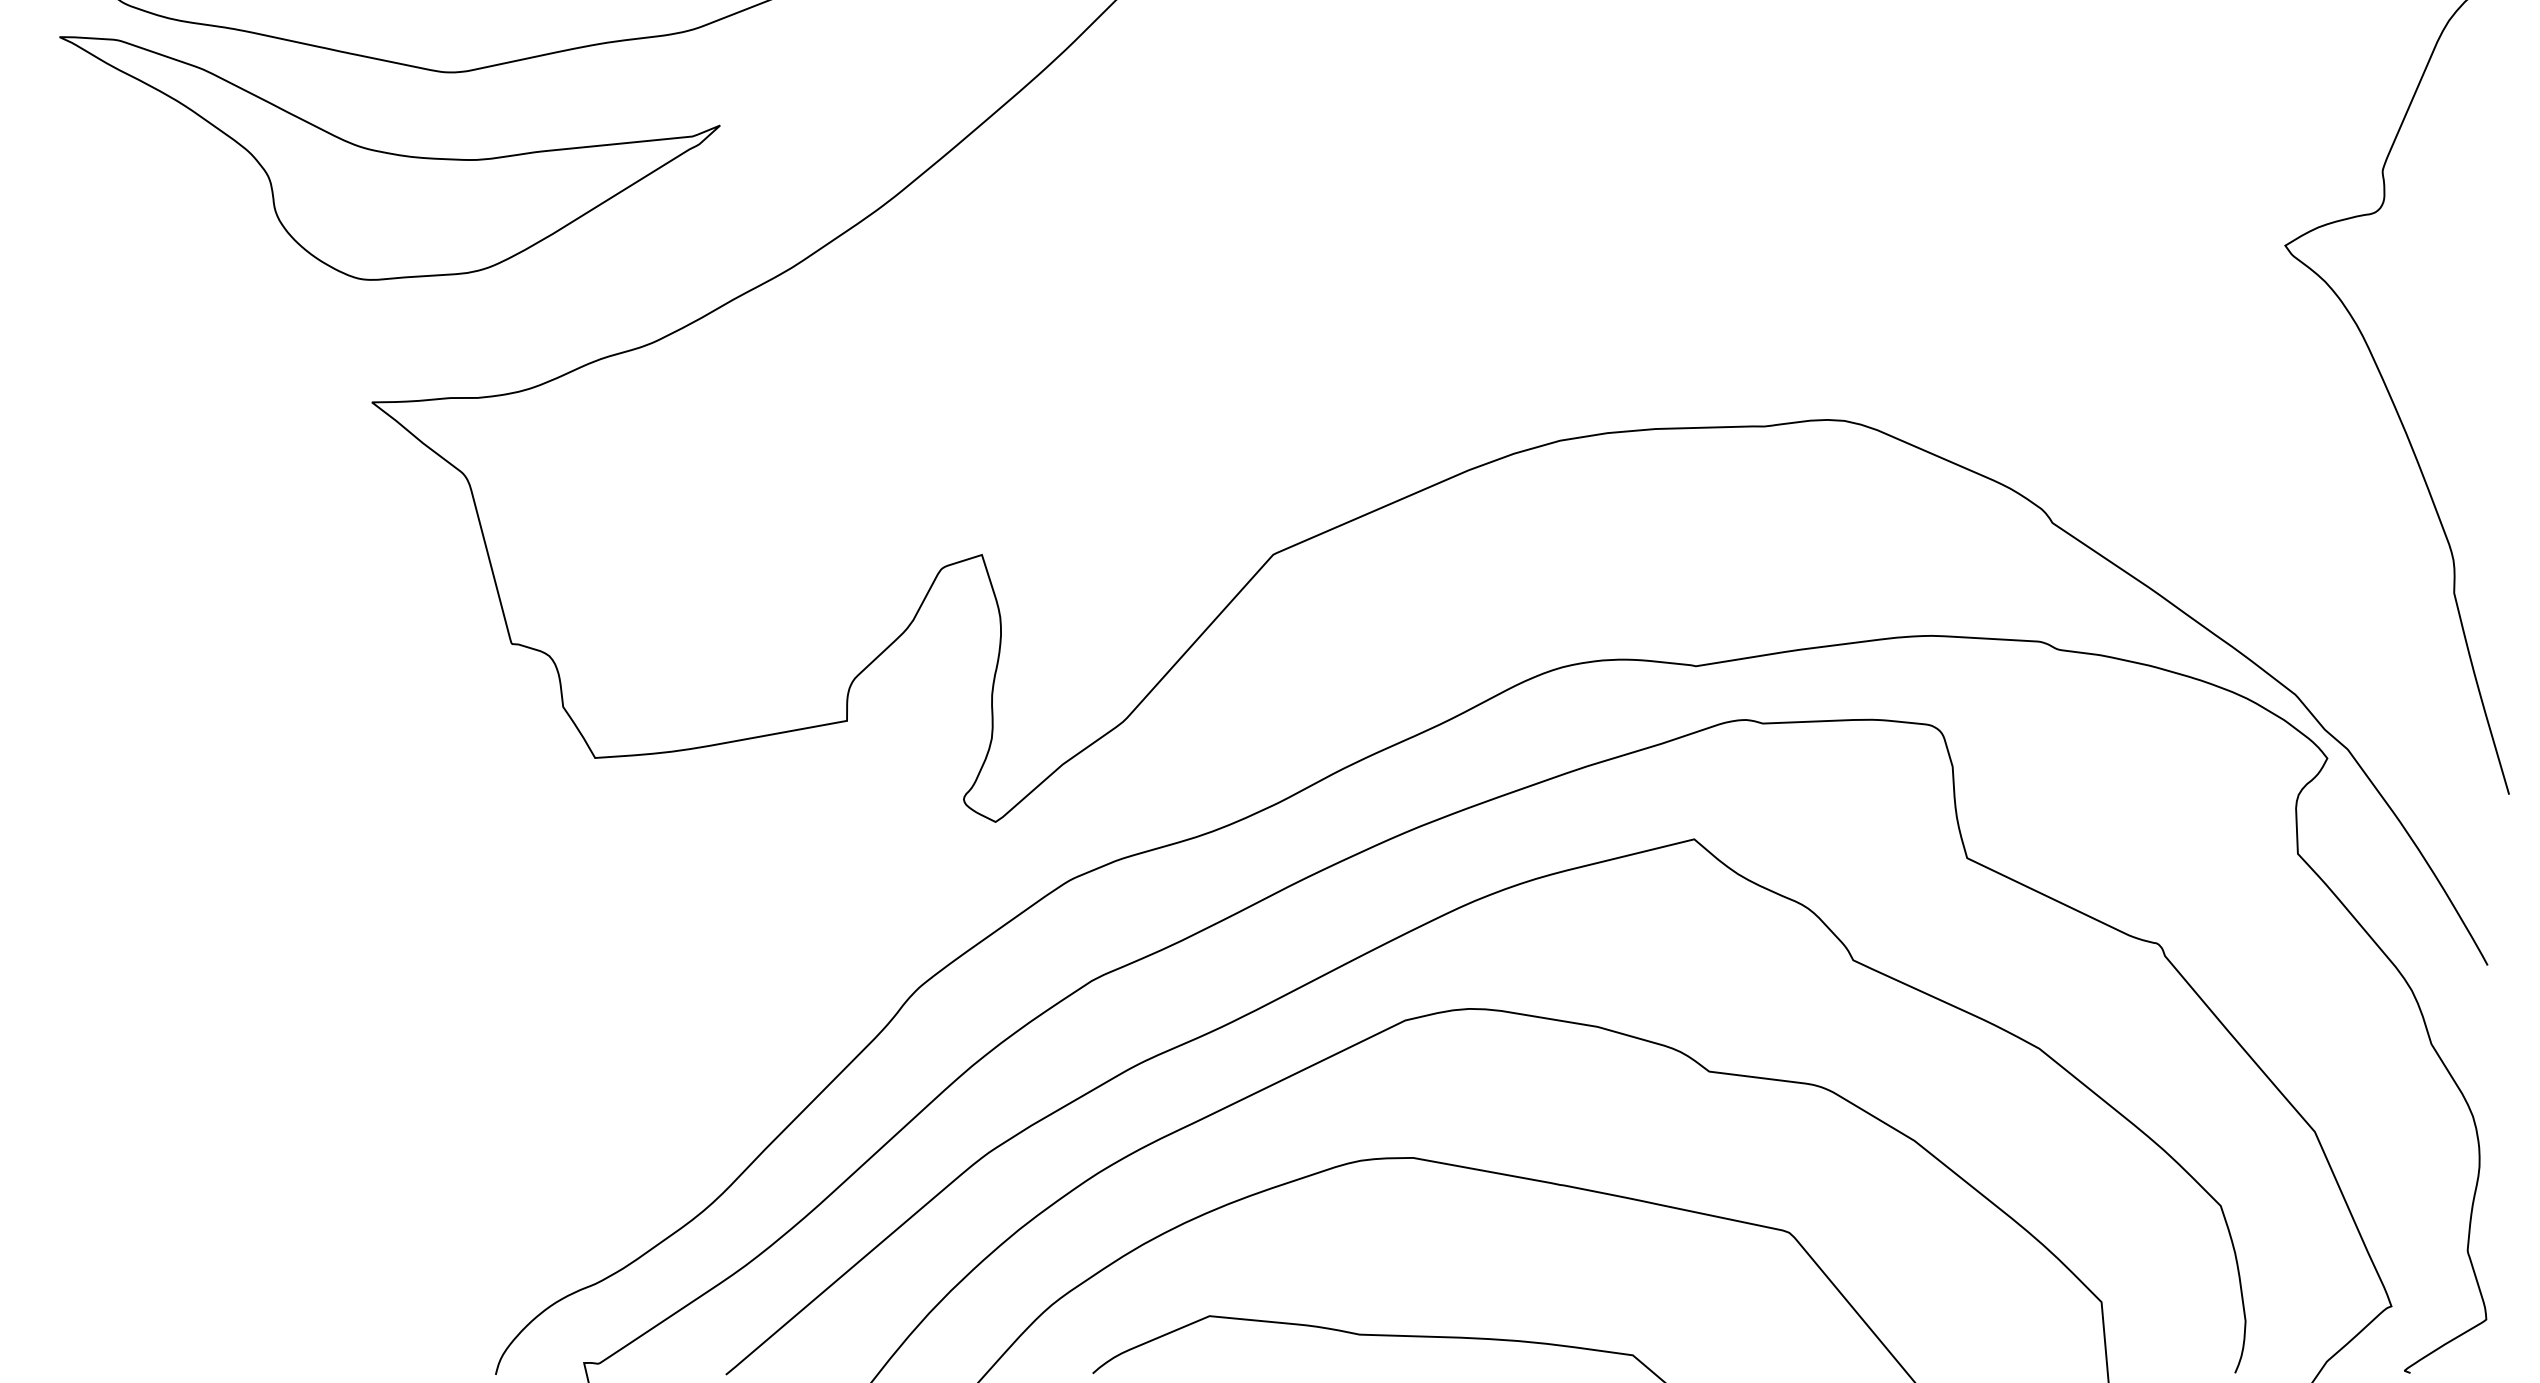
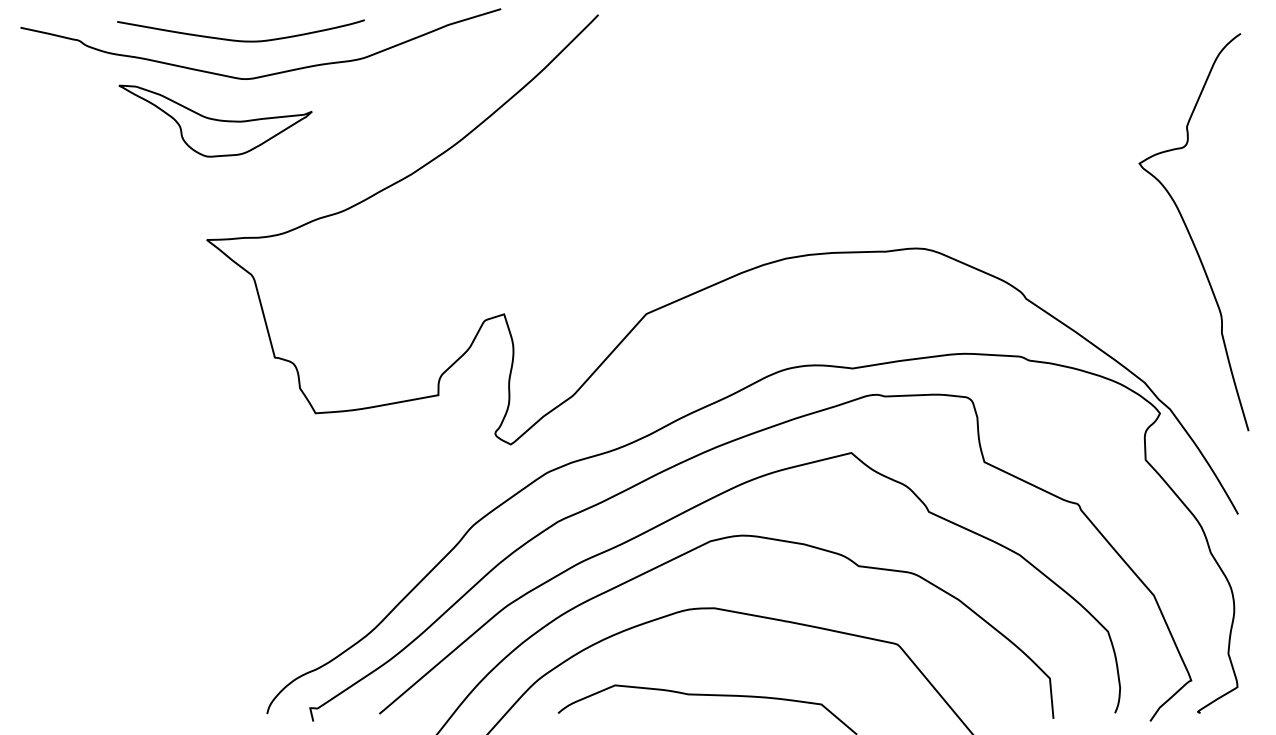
part: (389, 159) -> (215, 121), size x0.6

